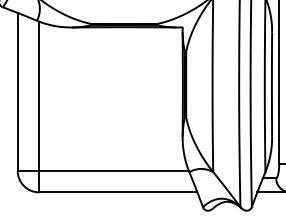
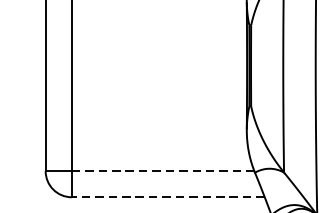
line: (114, 170) -> (163, 170), solid -> dashed
line: (117, 192) -> (167, 197), solid -> dashed

